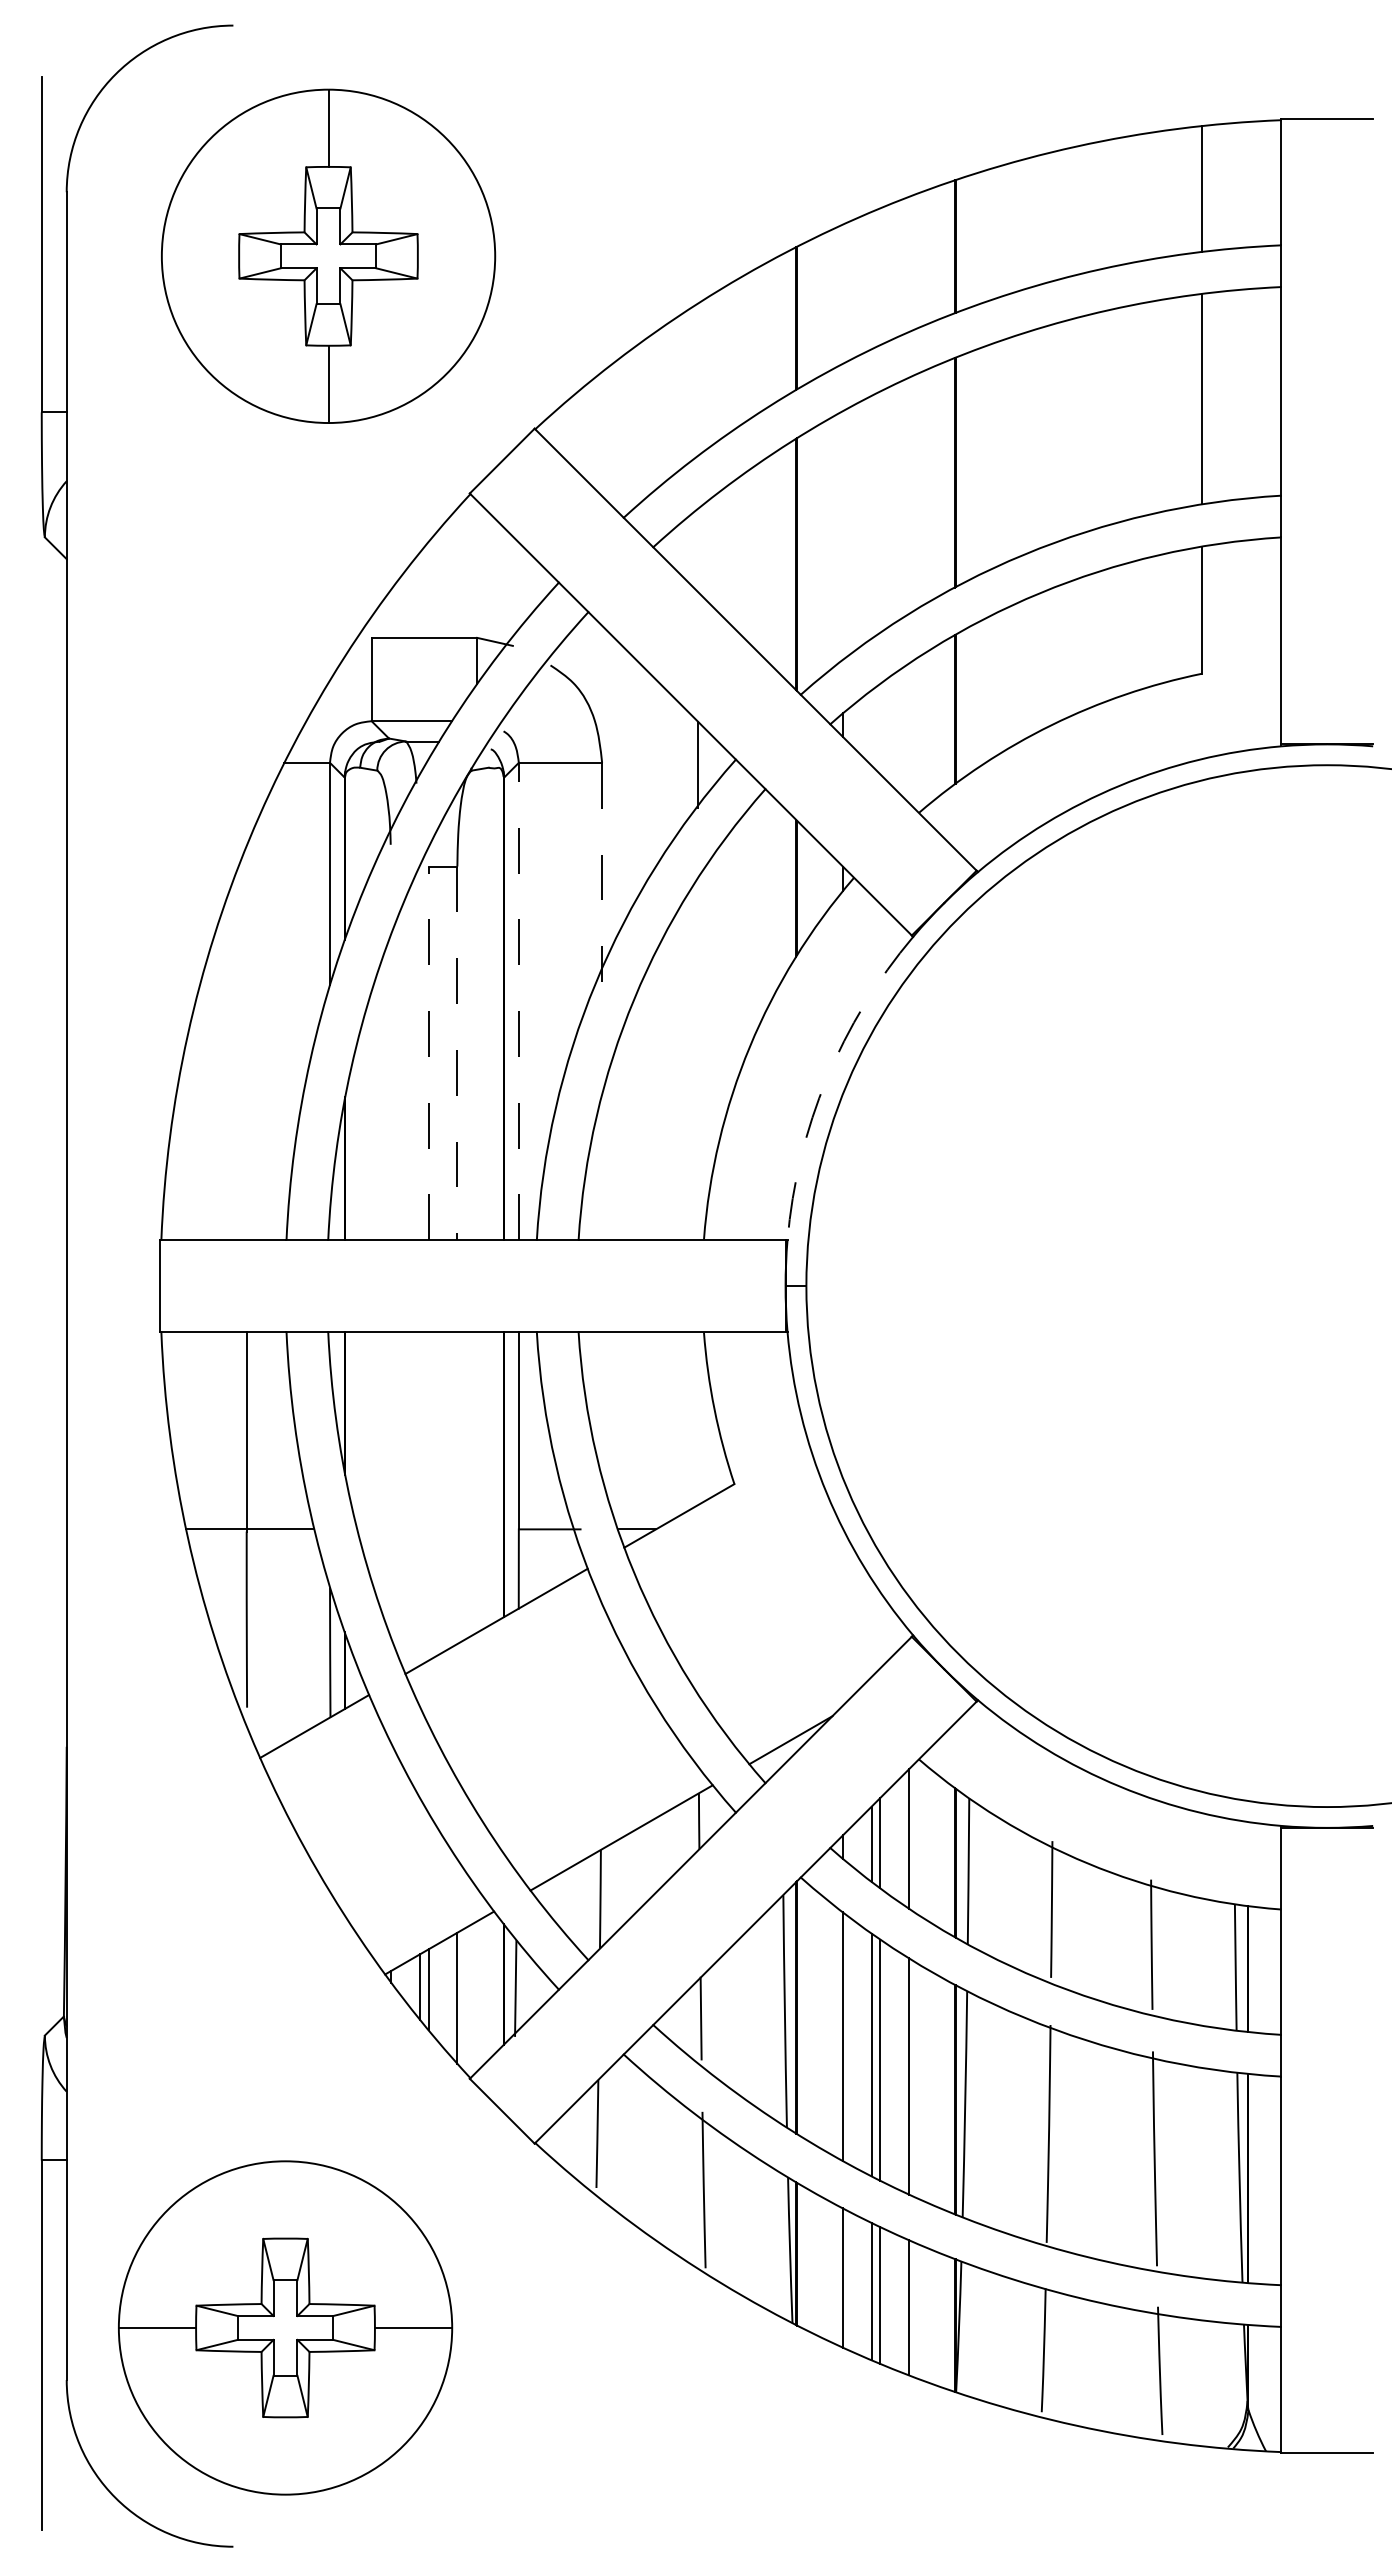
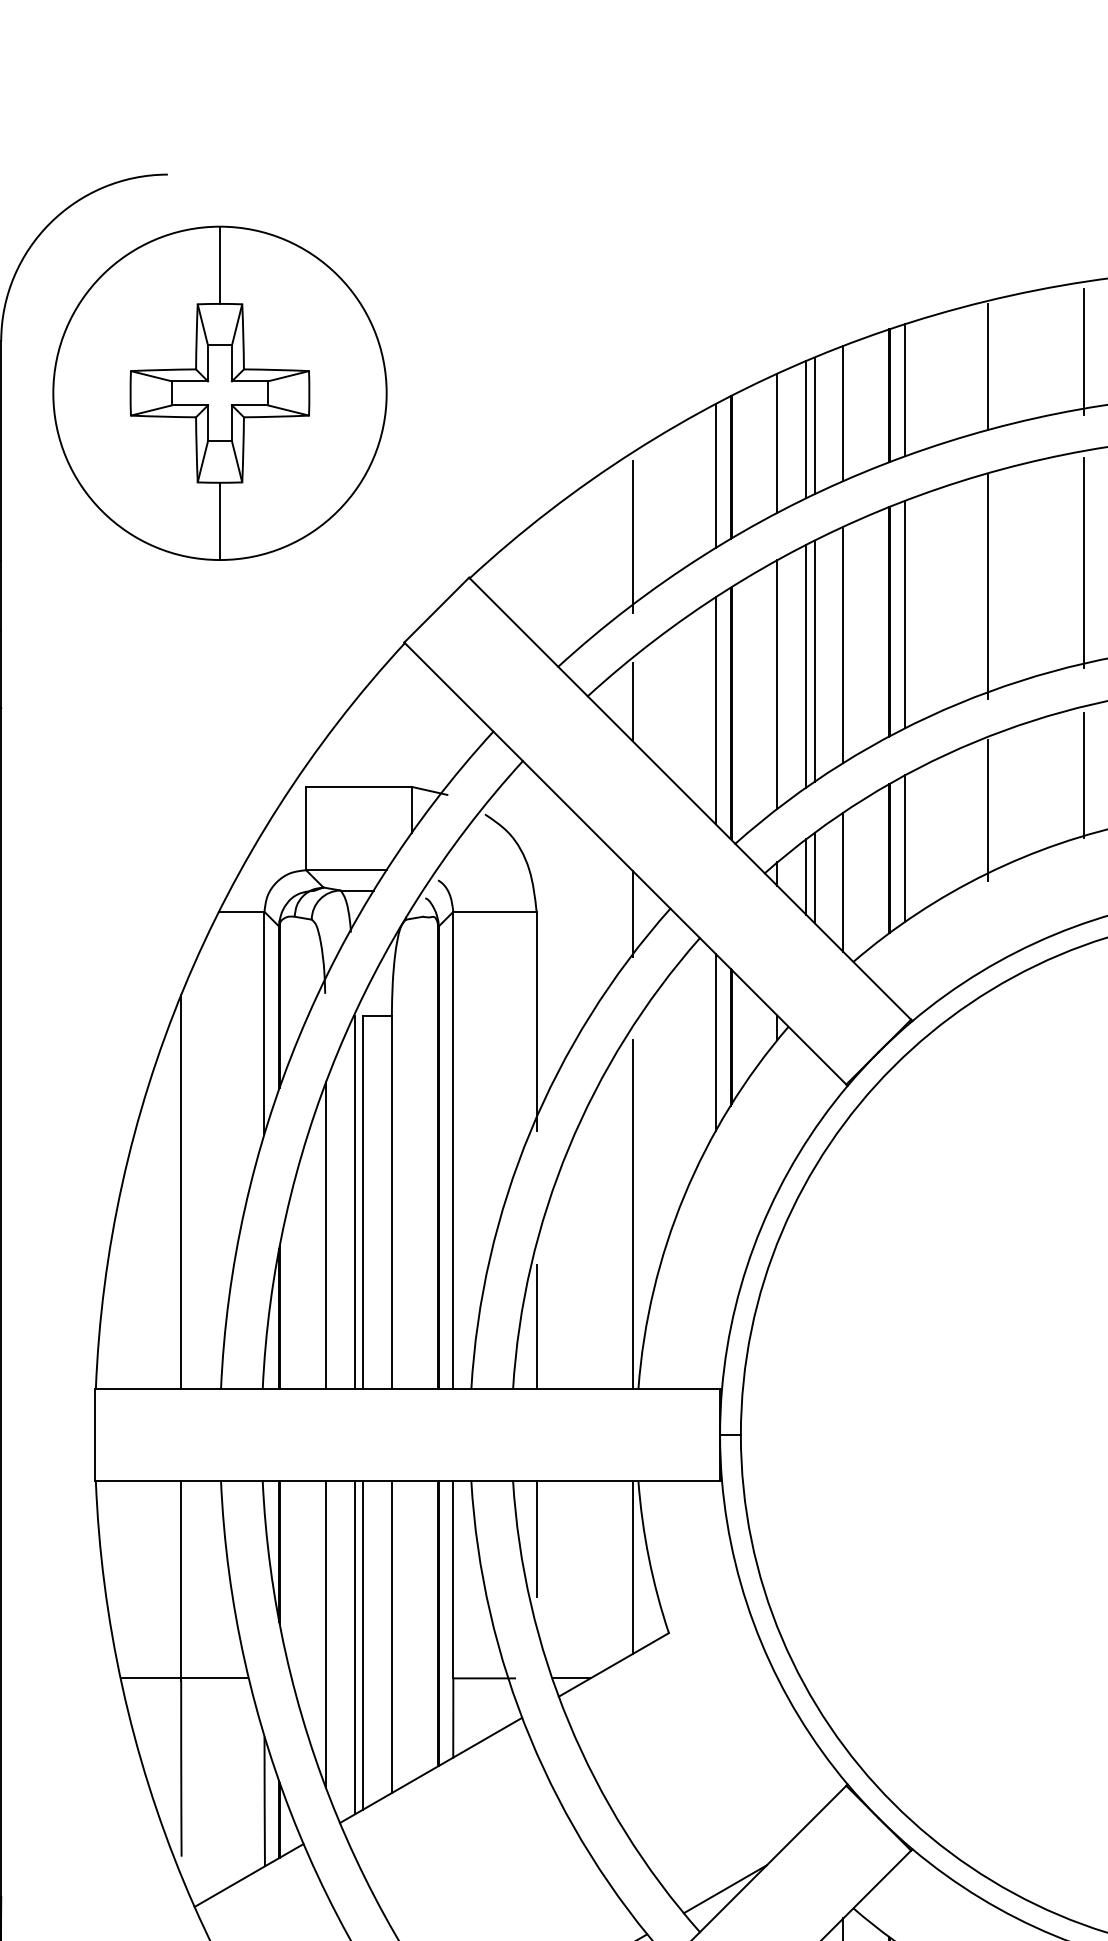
line: (1149, 203) -> (1083, 352), added
line: (1053, 217) -> (987, 366), added
line: (970, 241) -> (904, 390), added
part: (328, 255) -> (219, 392), moved
line: (908, 264) -> (842, 413), added
line: (880, 276) -> (814, 425), added
line: (871, 280) -> (805, 429), added
line: (842, 293) -> (776, 442), added
line: (781, 326) -> (715, 475), added
line: (698, 387) -> (632, 536), added
line: (1149, 413) -> (1083, 562), added
line: (1053, 437) -> (987, 586), added
line: (970, 465) -> (904, 614), added
line: (908, 495) -> (842, 644), added
line: (880, 511) -> (814, 660), added
line: (871, 516) -> (805, 665), added
line: (842, 535) -> (776, 684), added
line: (698, 553) -> (632, 702), added
line: (781, 561) -> (715, 710), added
line: (1149, 626) -> (1083, 775), added
line: (1053, 661) -> (987, 810), added
line: (970, 699) -> (904, 848), added
line: (871, 727) -> (805, 876), added
line: (880, 729) -> (814, 878), added
line: (908, 732) -> (842, 881), added
line: (602, 872) -> (536, 1021), dashed -> solid
line: (781, 893) -> (715, 1042), added
line: (518, 1001) -> (452, 1150), dashed -> solid
line: (246, 1043) -> (180, 1192), added
line: (420, 1053) -> (354, 1202), added
line: (428, 1053) -> (362, 1202), dashed -> solid
line: (457, 1053) -> (391, 1202), dashed -> solid
line: (698, 1065) -> (632, 1214), added
arc: (826, 1078) -> (760, 1227), dashed -> solid
line: (391, 1086) -> (325, 1235), added
line: (602, 1177) -> (536, 1326), added
line: (602, 1389) -> (536, 1538), added
line: (698, 1418) -> (632, 1567), added
line: (391, 1484) -> (325, 1633), added
line: (457, 1487) -> (391, 1636), added
line: (428, 1495) -> (362, 1644), added
line: (420, 1498) -> (354, 1647), added

